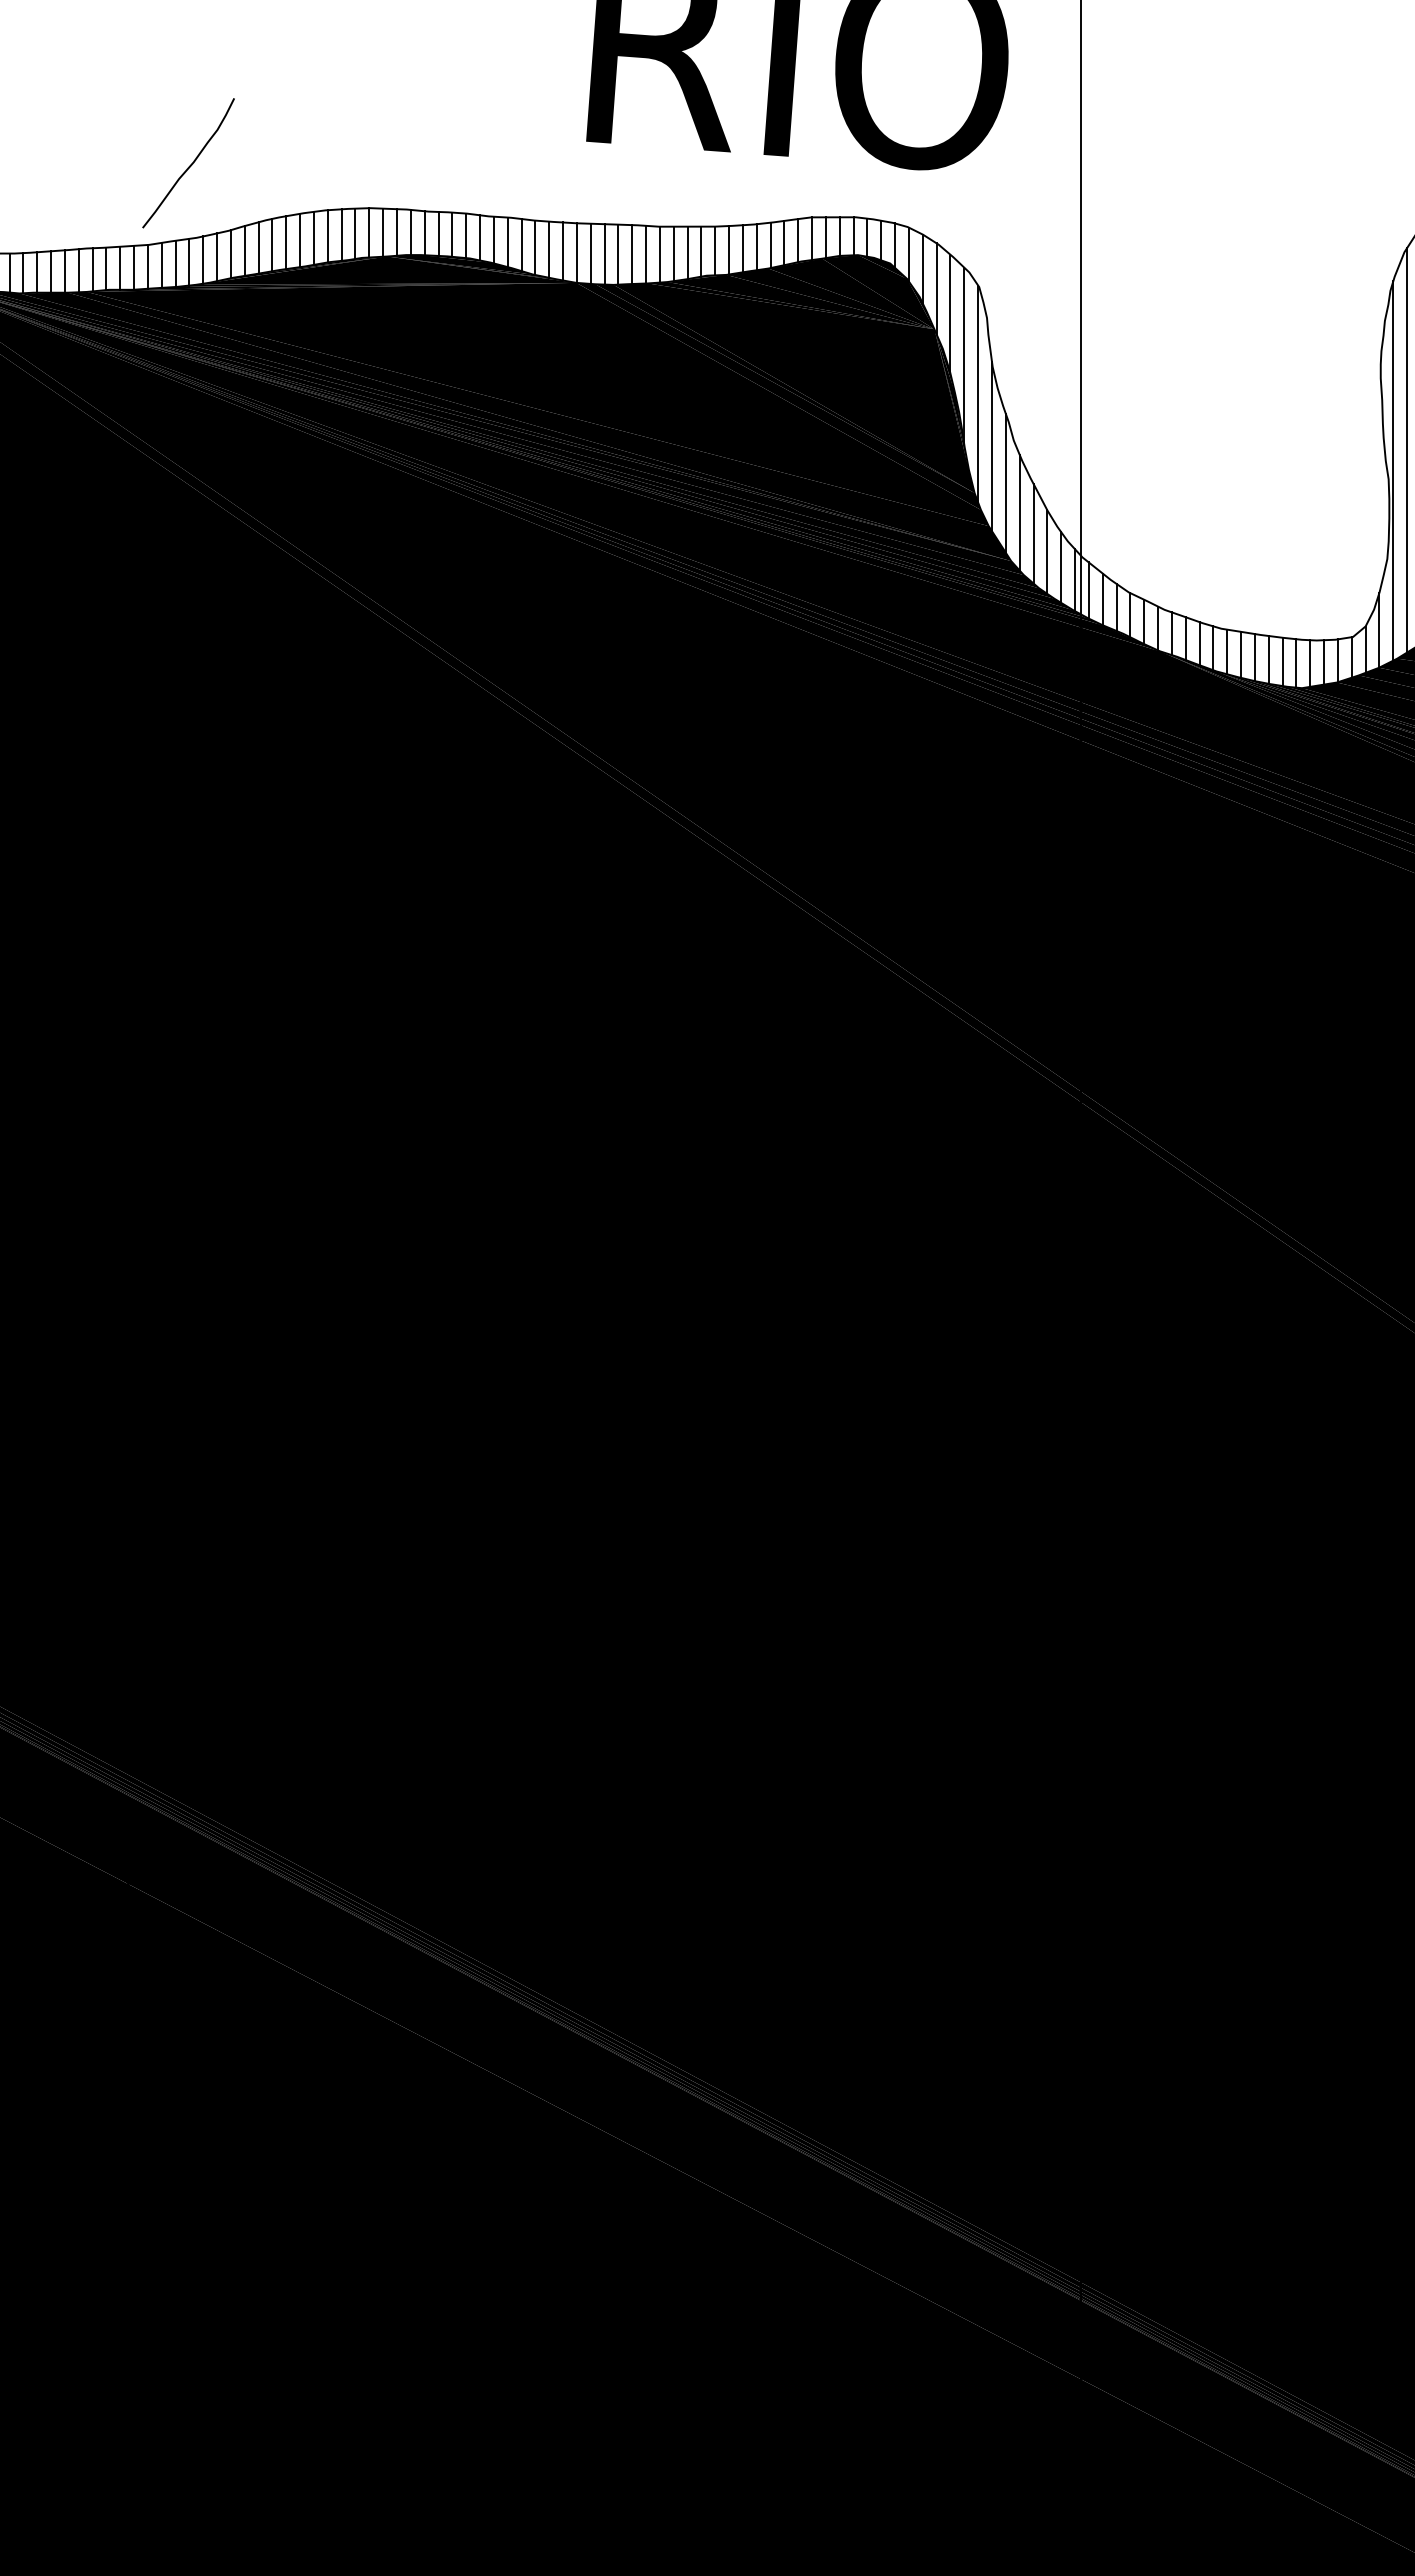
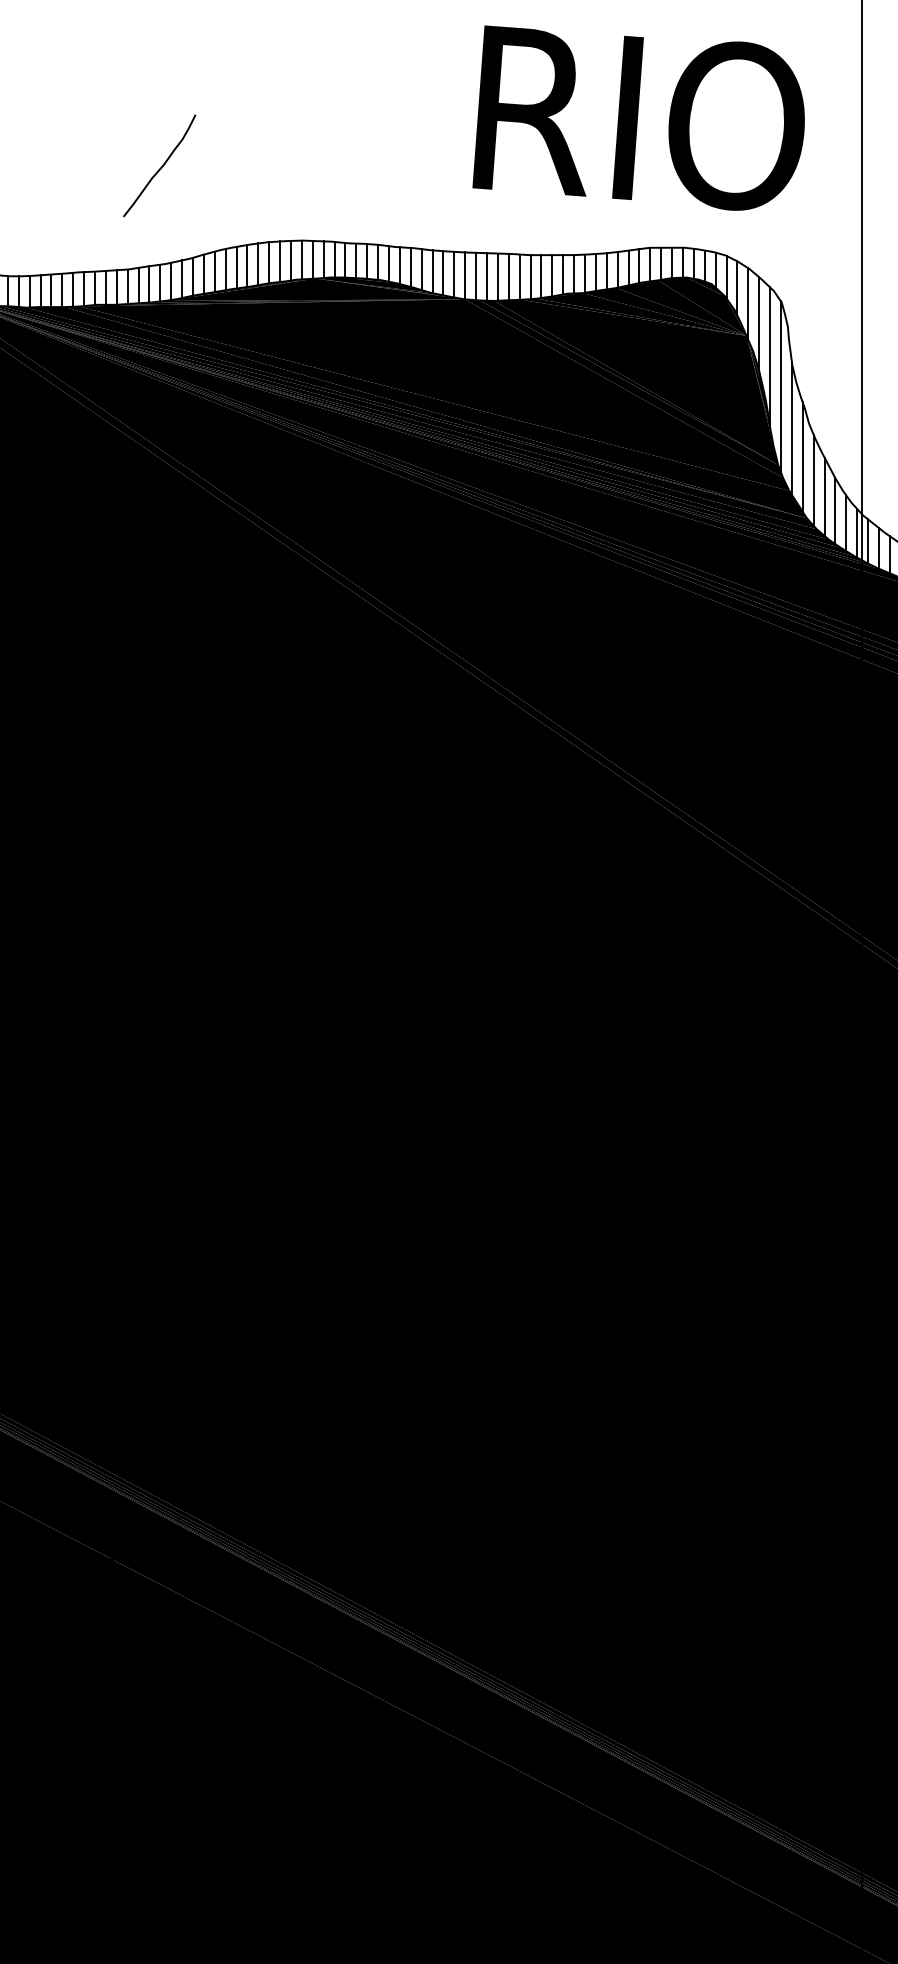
curve: (190, 164) -> (161, 166), moved

